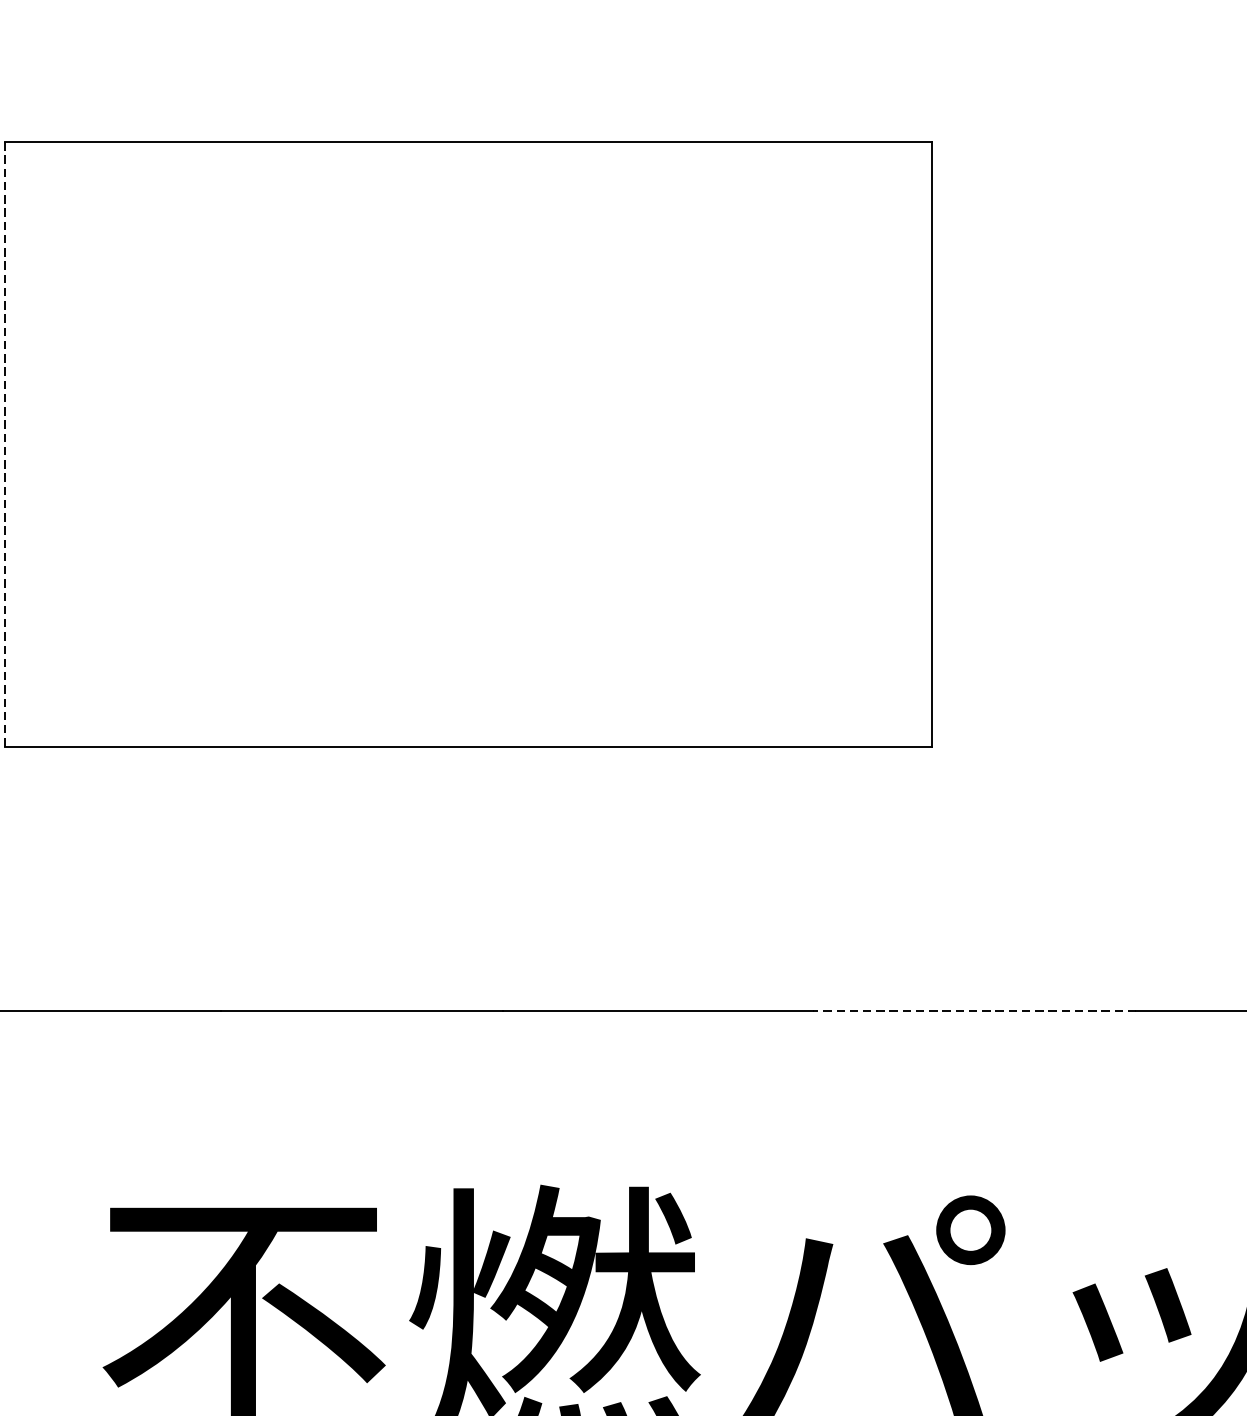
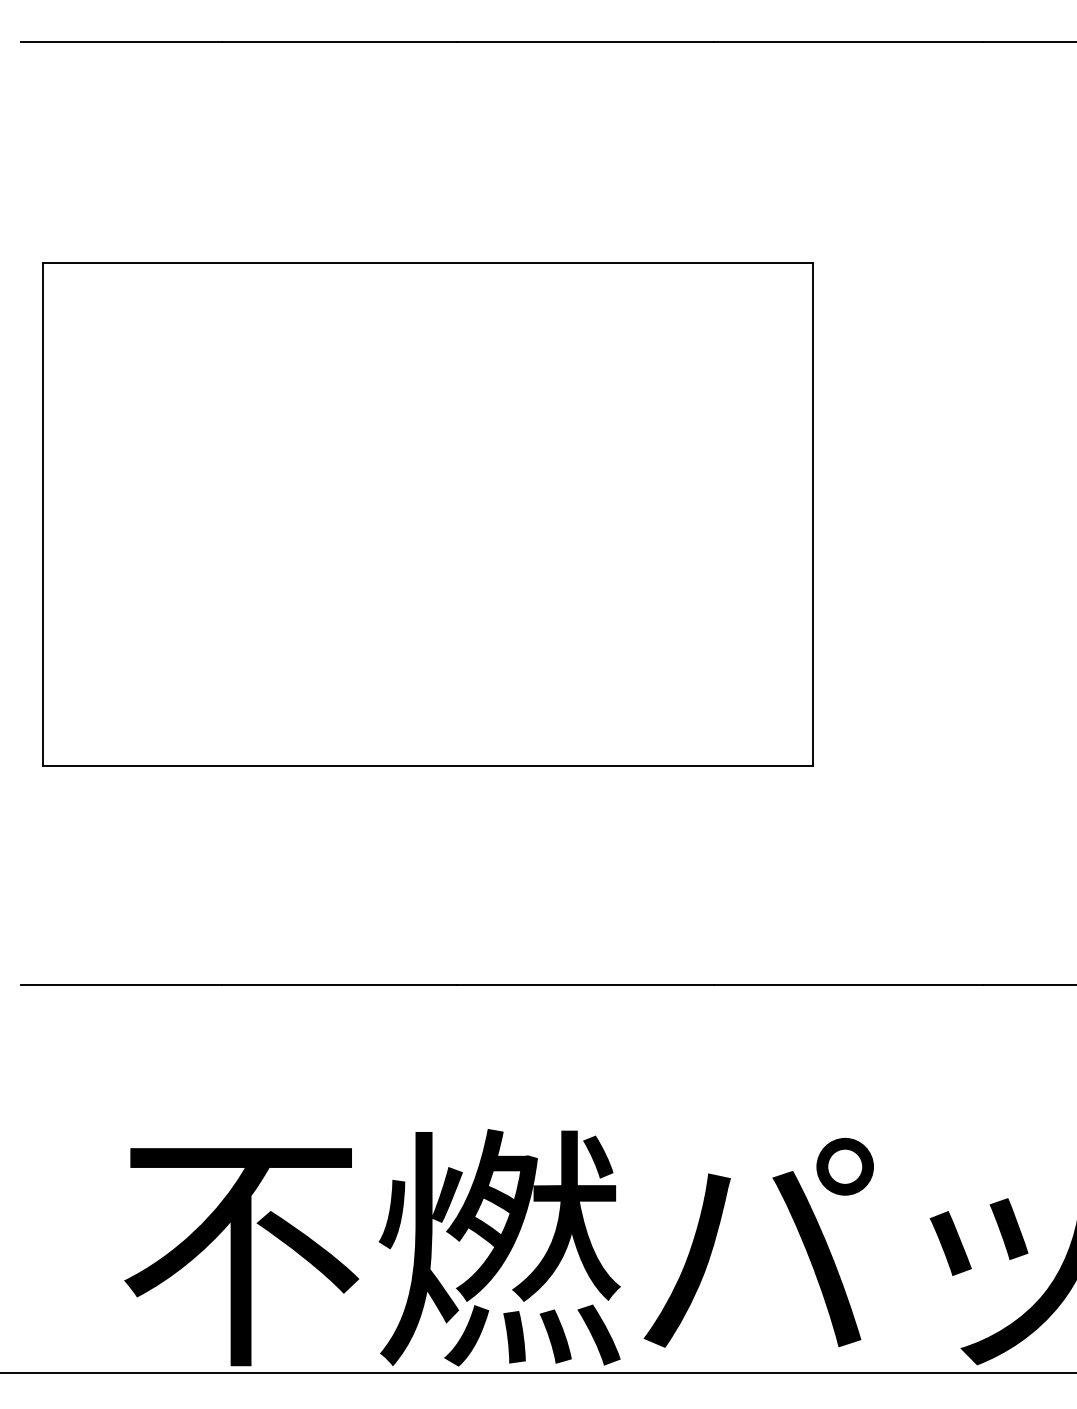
line: (5, 444) -> (43, 514), dashed -> solid
line: (973, 1010) -> (847, 984), dashed -> solid

